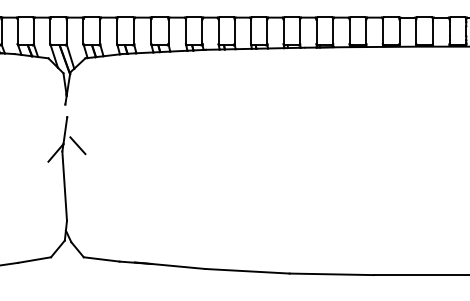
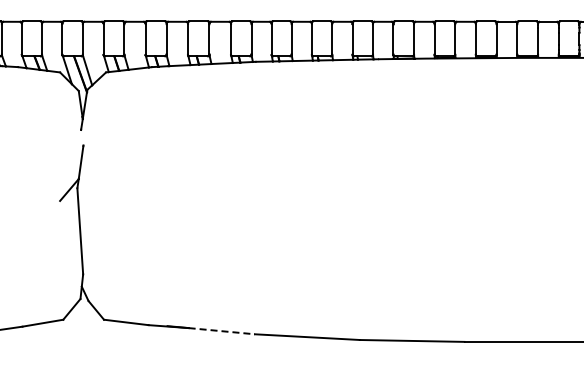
line: (77, 145) -> (96, 180), removed
line: (179, 266) -> (222, 331), solid -> dashed

